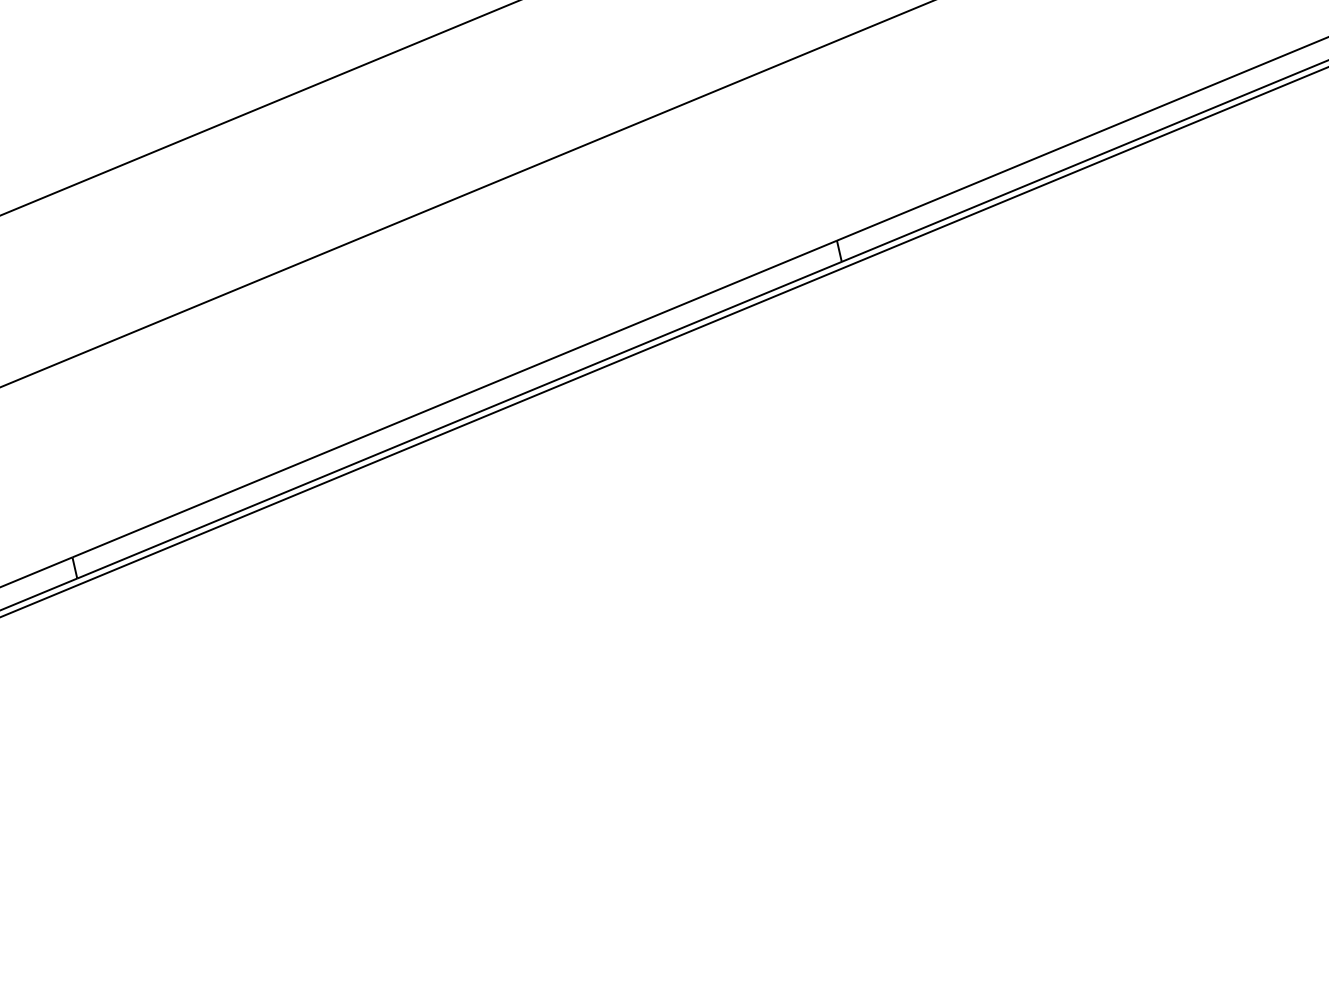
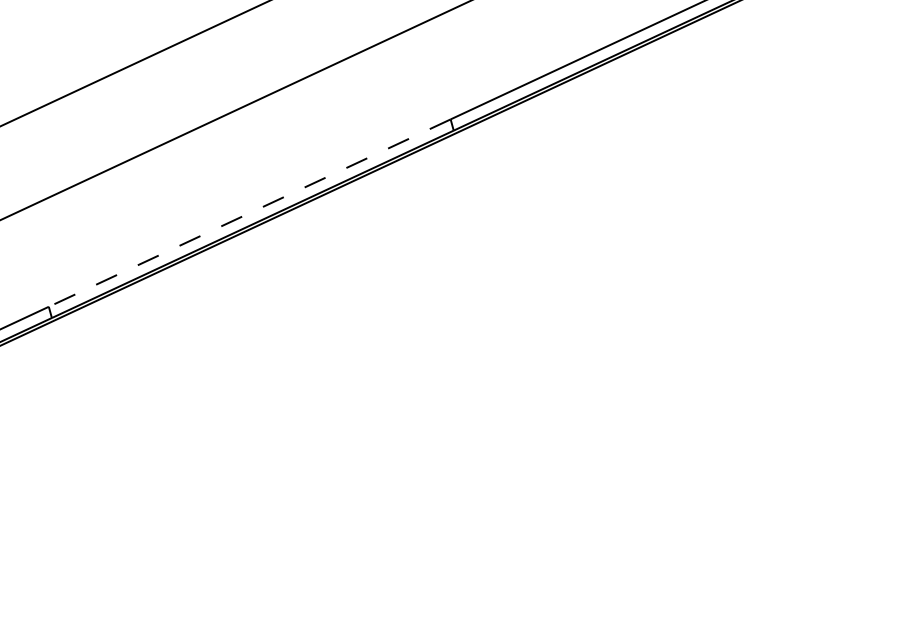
line: (454, 399) -> (249, 213), solid -> dashed

